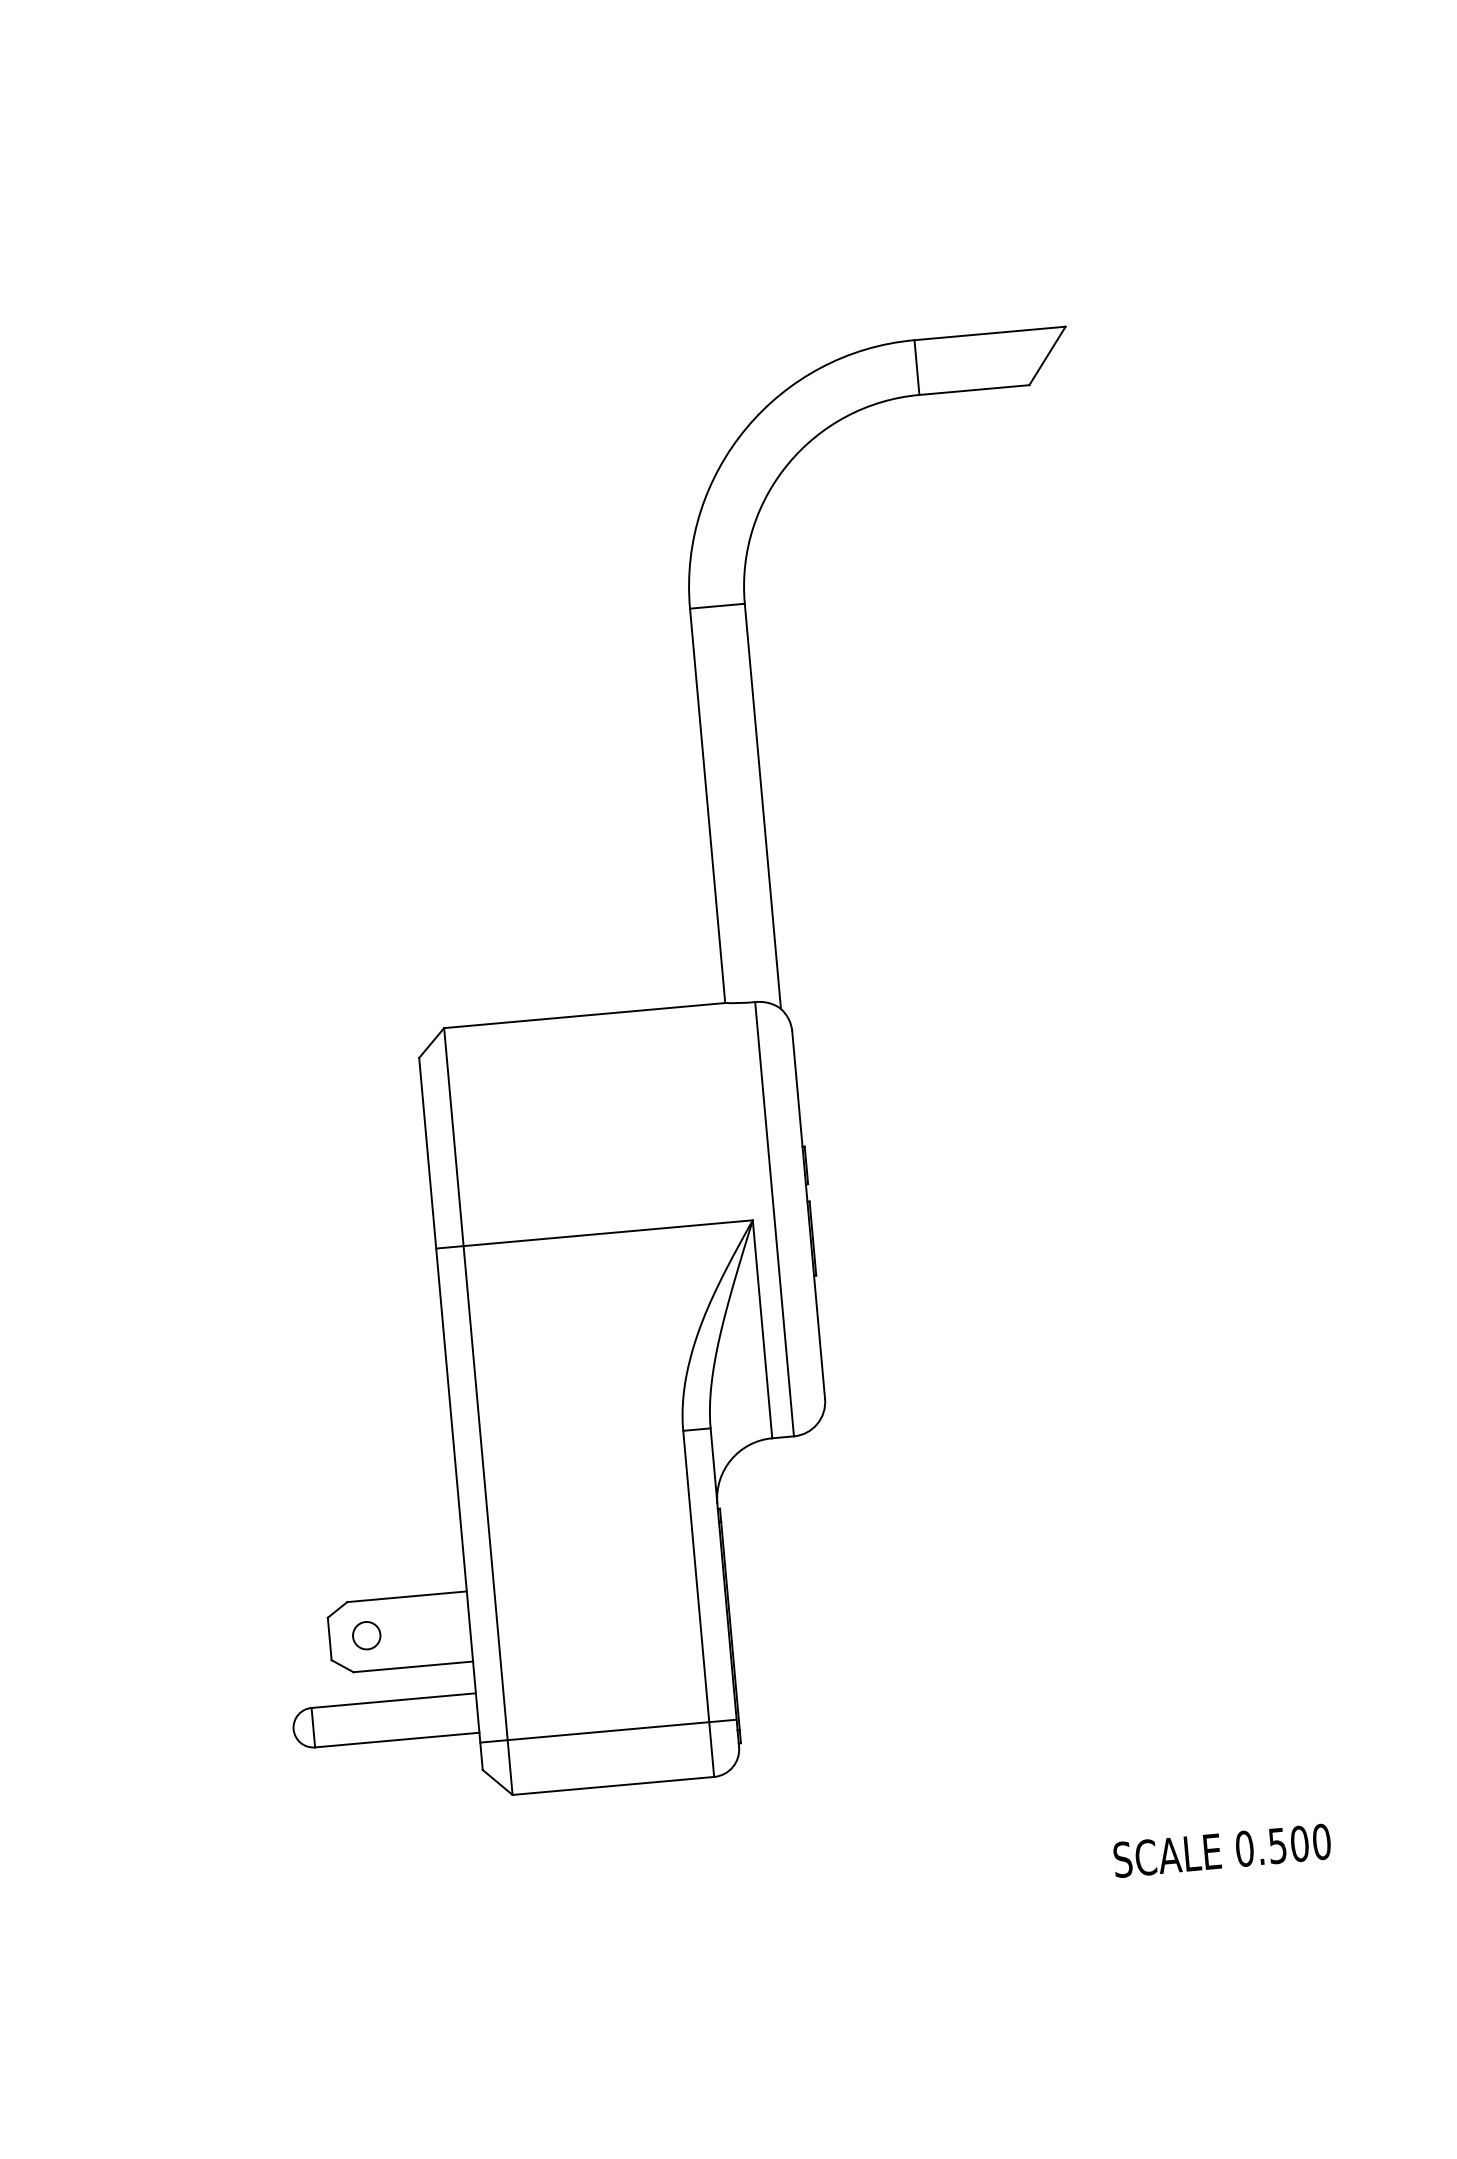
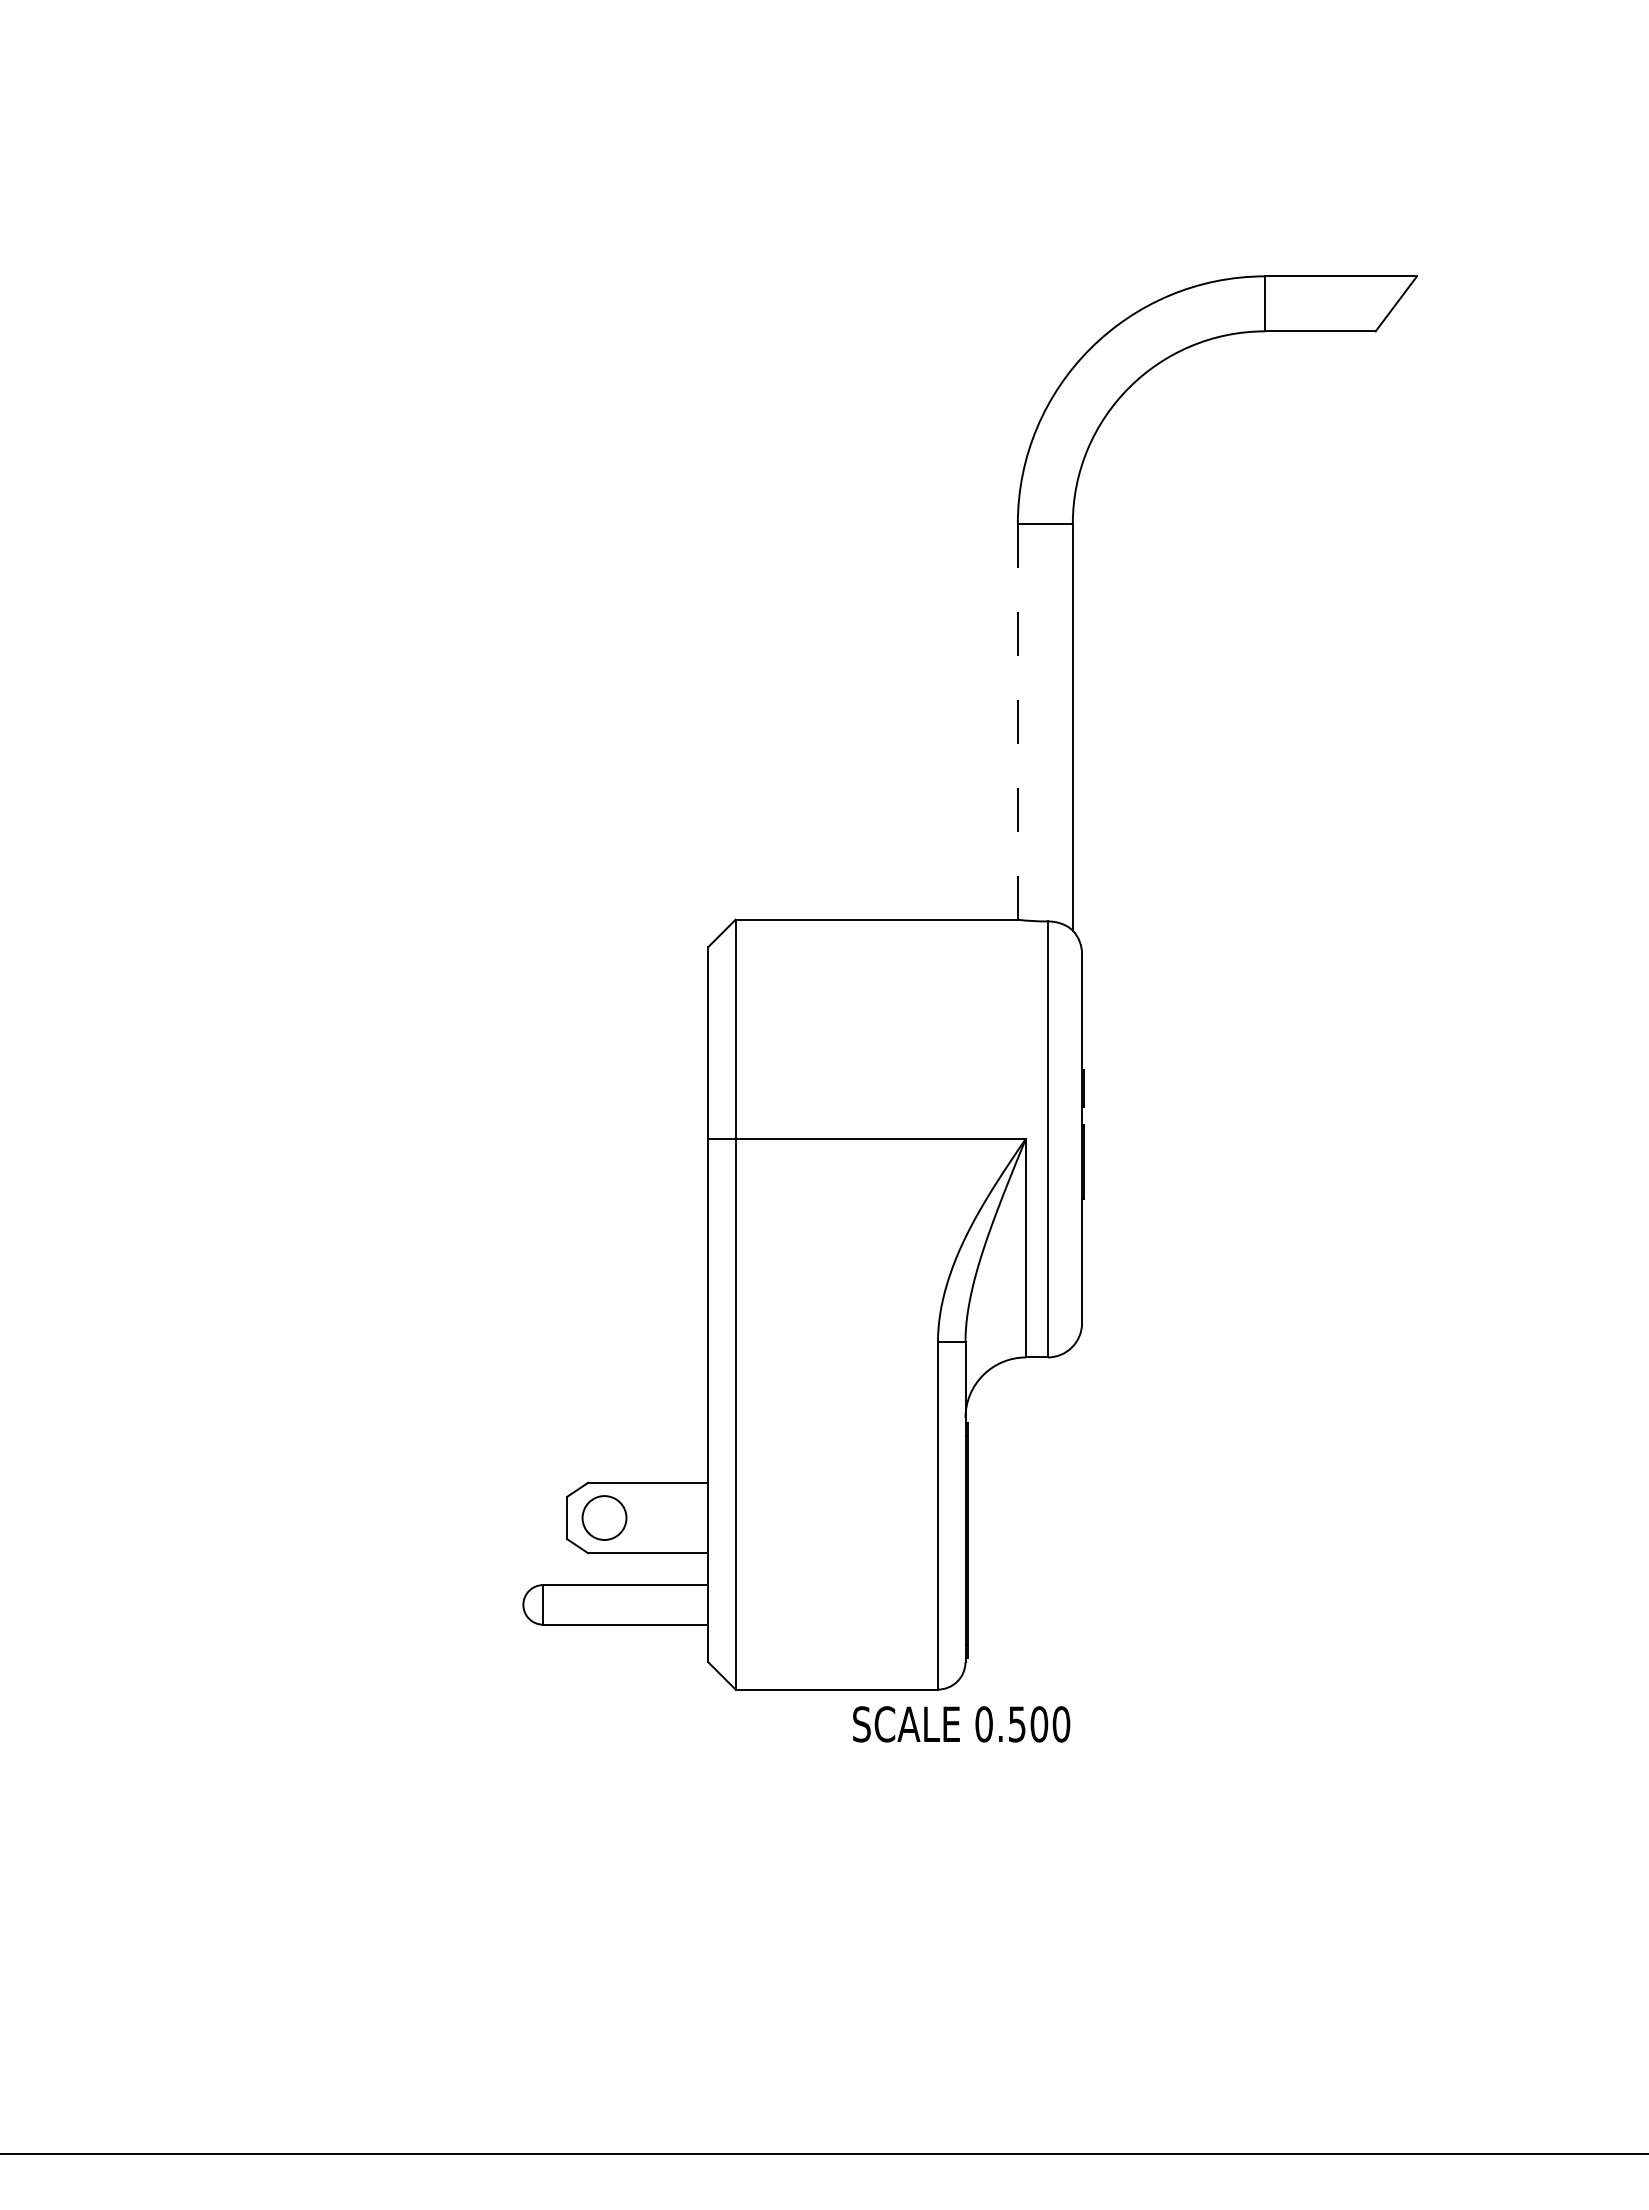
line: (707, 805) -> (1017, 721), solid -> dashed
circle: (366, 1635) -> (604, 1517), size x1.6
line: (608, 1731) -> (836, 1634), removed
text: (1222, 1850) -> (961, 1724), moved

